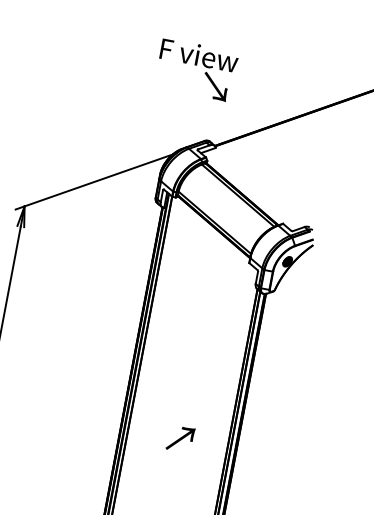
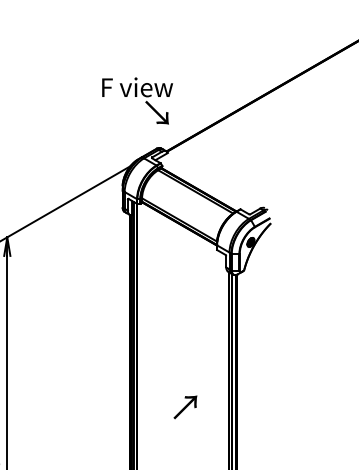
text: (196, 69) -> (137, 100), moved
text: (180, 439) -> (185, 407), moved

